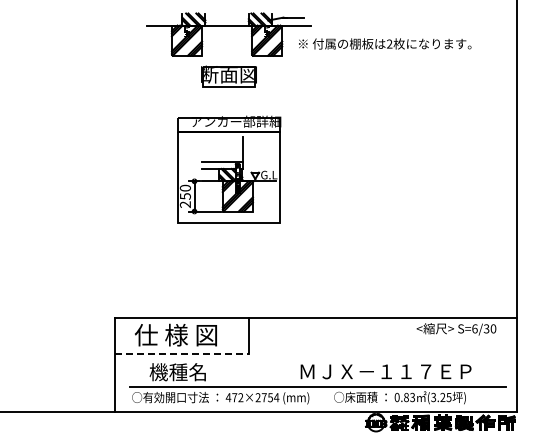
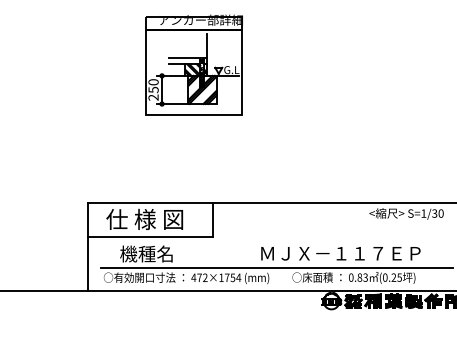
text: (474, 328) -> (423, 213), S=6/30 -> S=1/30
line: (182, 353) -> (150, 236), dashed -> solid
text: (257, 397) -> (220, 277), 472×2754 -> 472×1754
text: (433, 397) -> (385, 277), (3.25 -> (0.25

